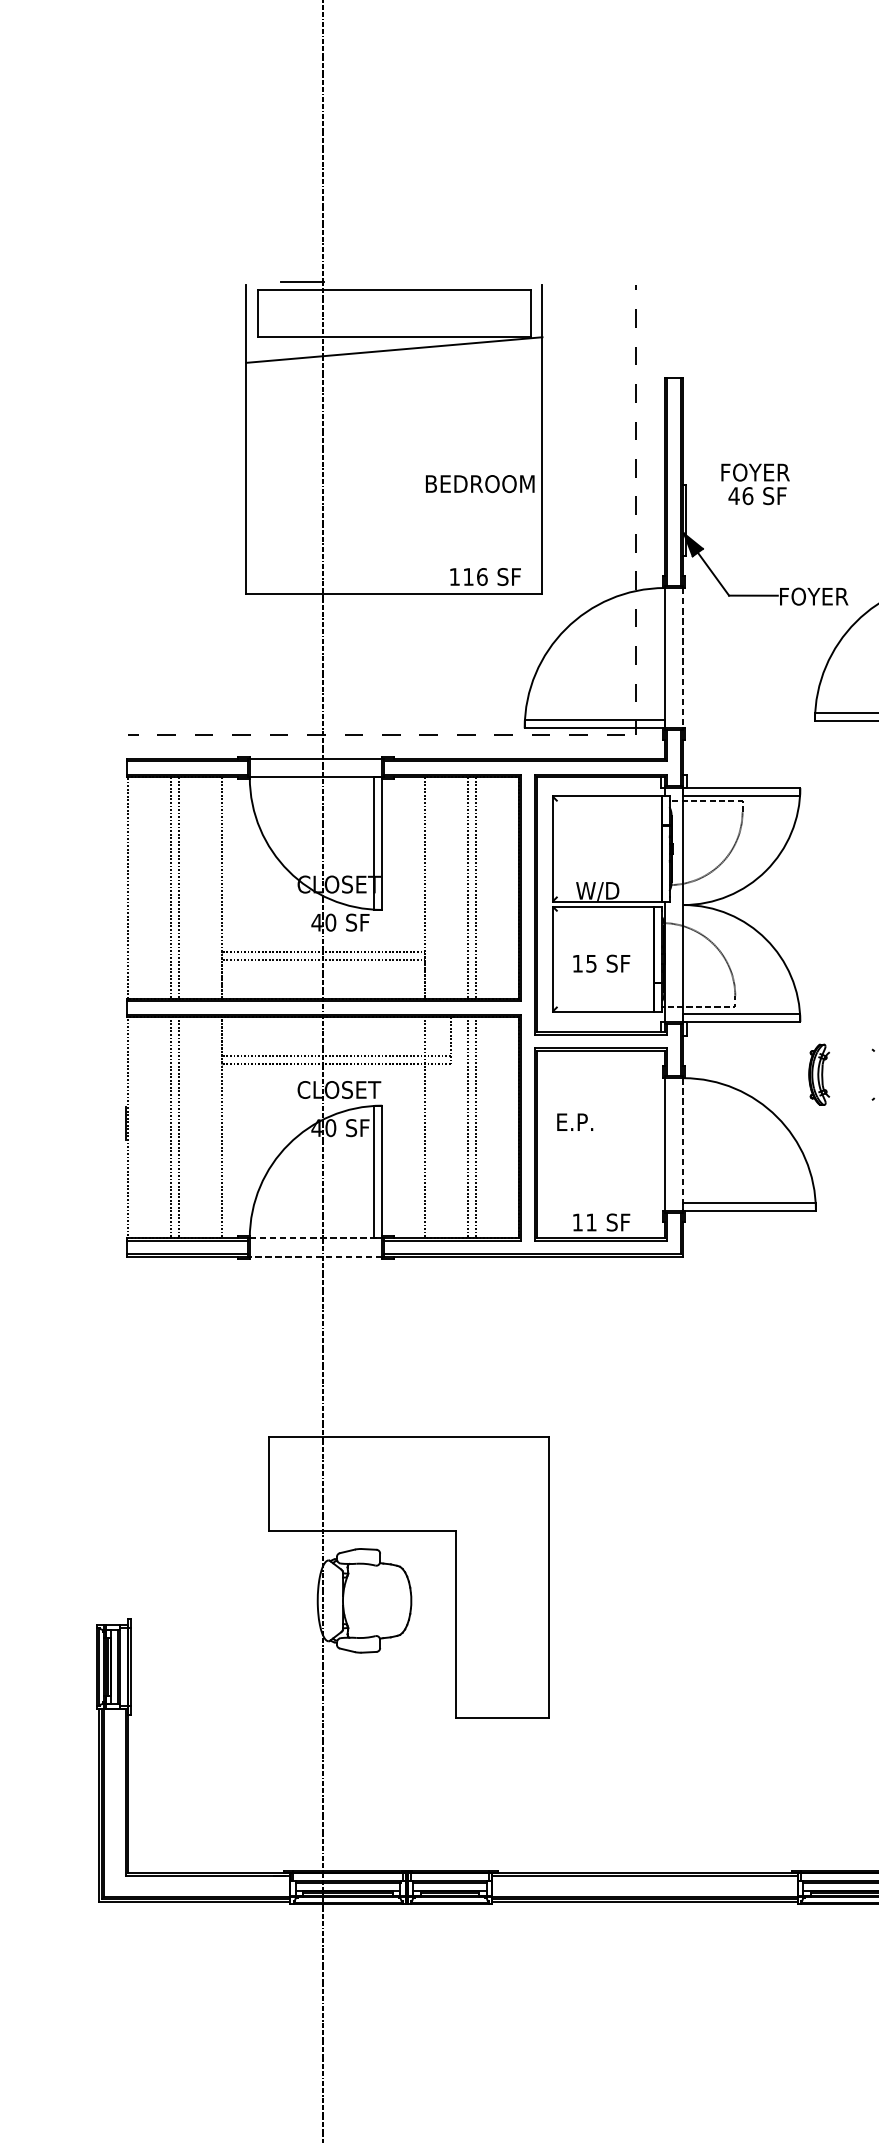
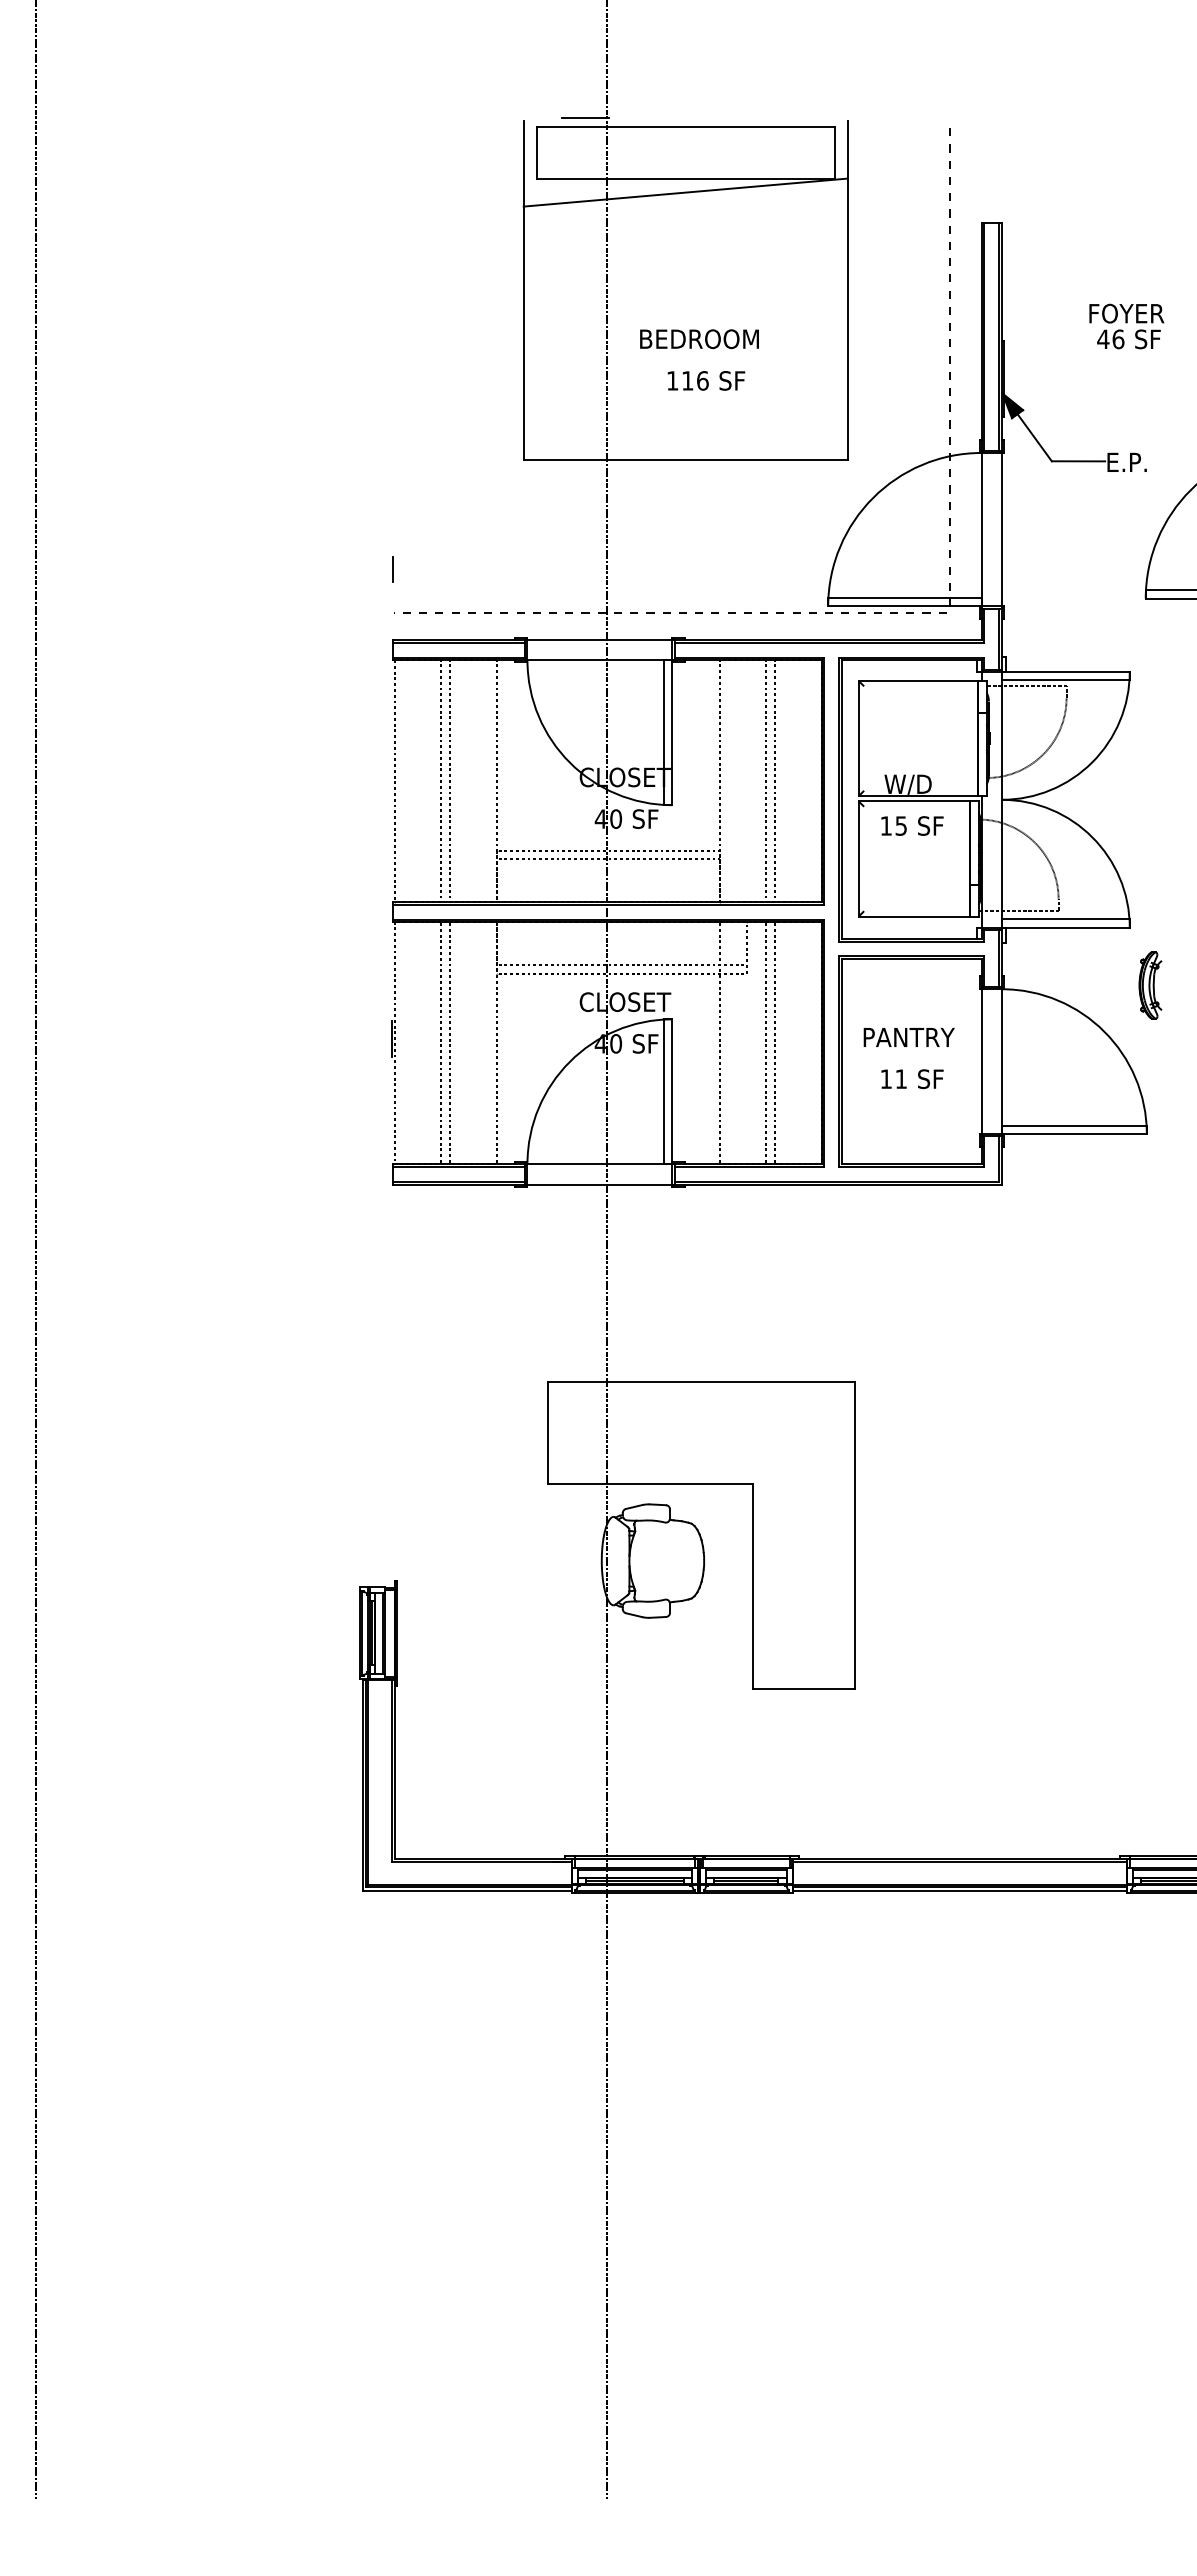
text: (480, 484) -> (699, 339), moved
text: (755, 484) -> (1126, 326), moved
text: (485, 576) -> (706, 380), moved
text: (814, 596) -> (1145, 462), FOYER -> E.P.
line: (683, 657) -> (1001, 529), dashed -> solid
line: (126, 694) -> (392, 569), added
text: (601, 963) -> (912, 825), moved
text: (599, 1122) -> (910, 1037), E.P. -> PANTRY
line: (683, 1145) -> (1001, 1062), dashed -> solid
text: (601, 1222) -> (912, 1079), moved
line: (316, 1238) -> (600, 1164), dashed -> solid
line: (315, 1256) -> (599, 1184), dashed -> solid

